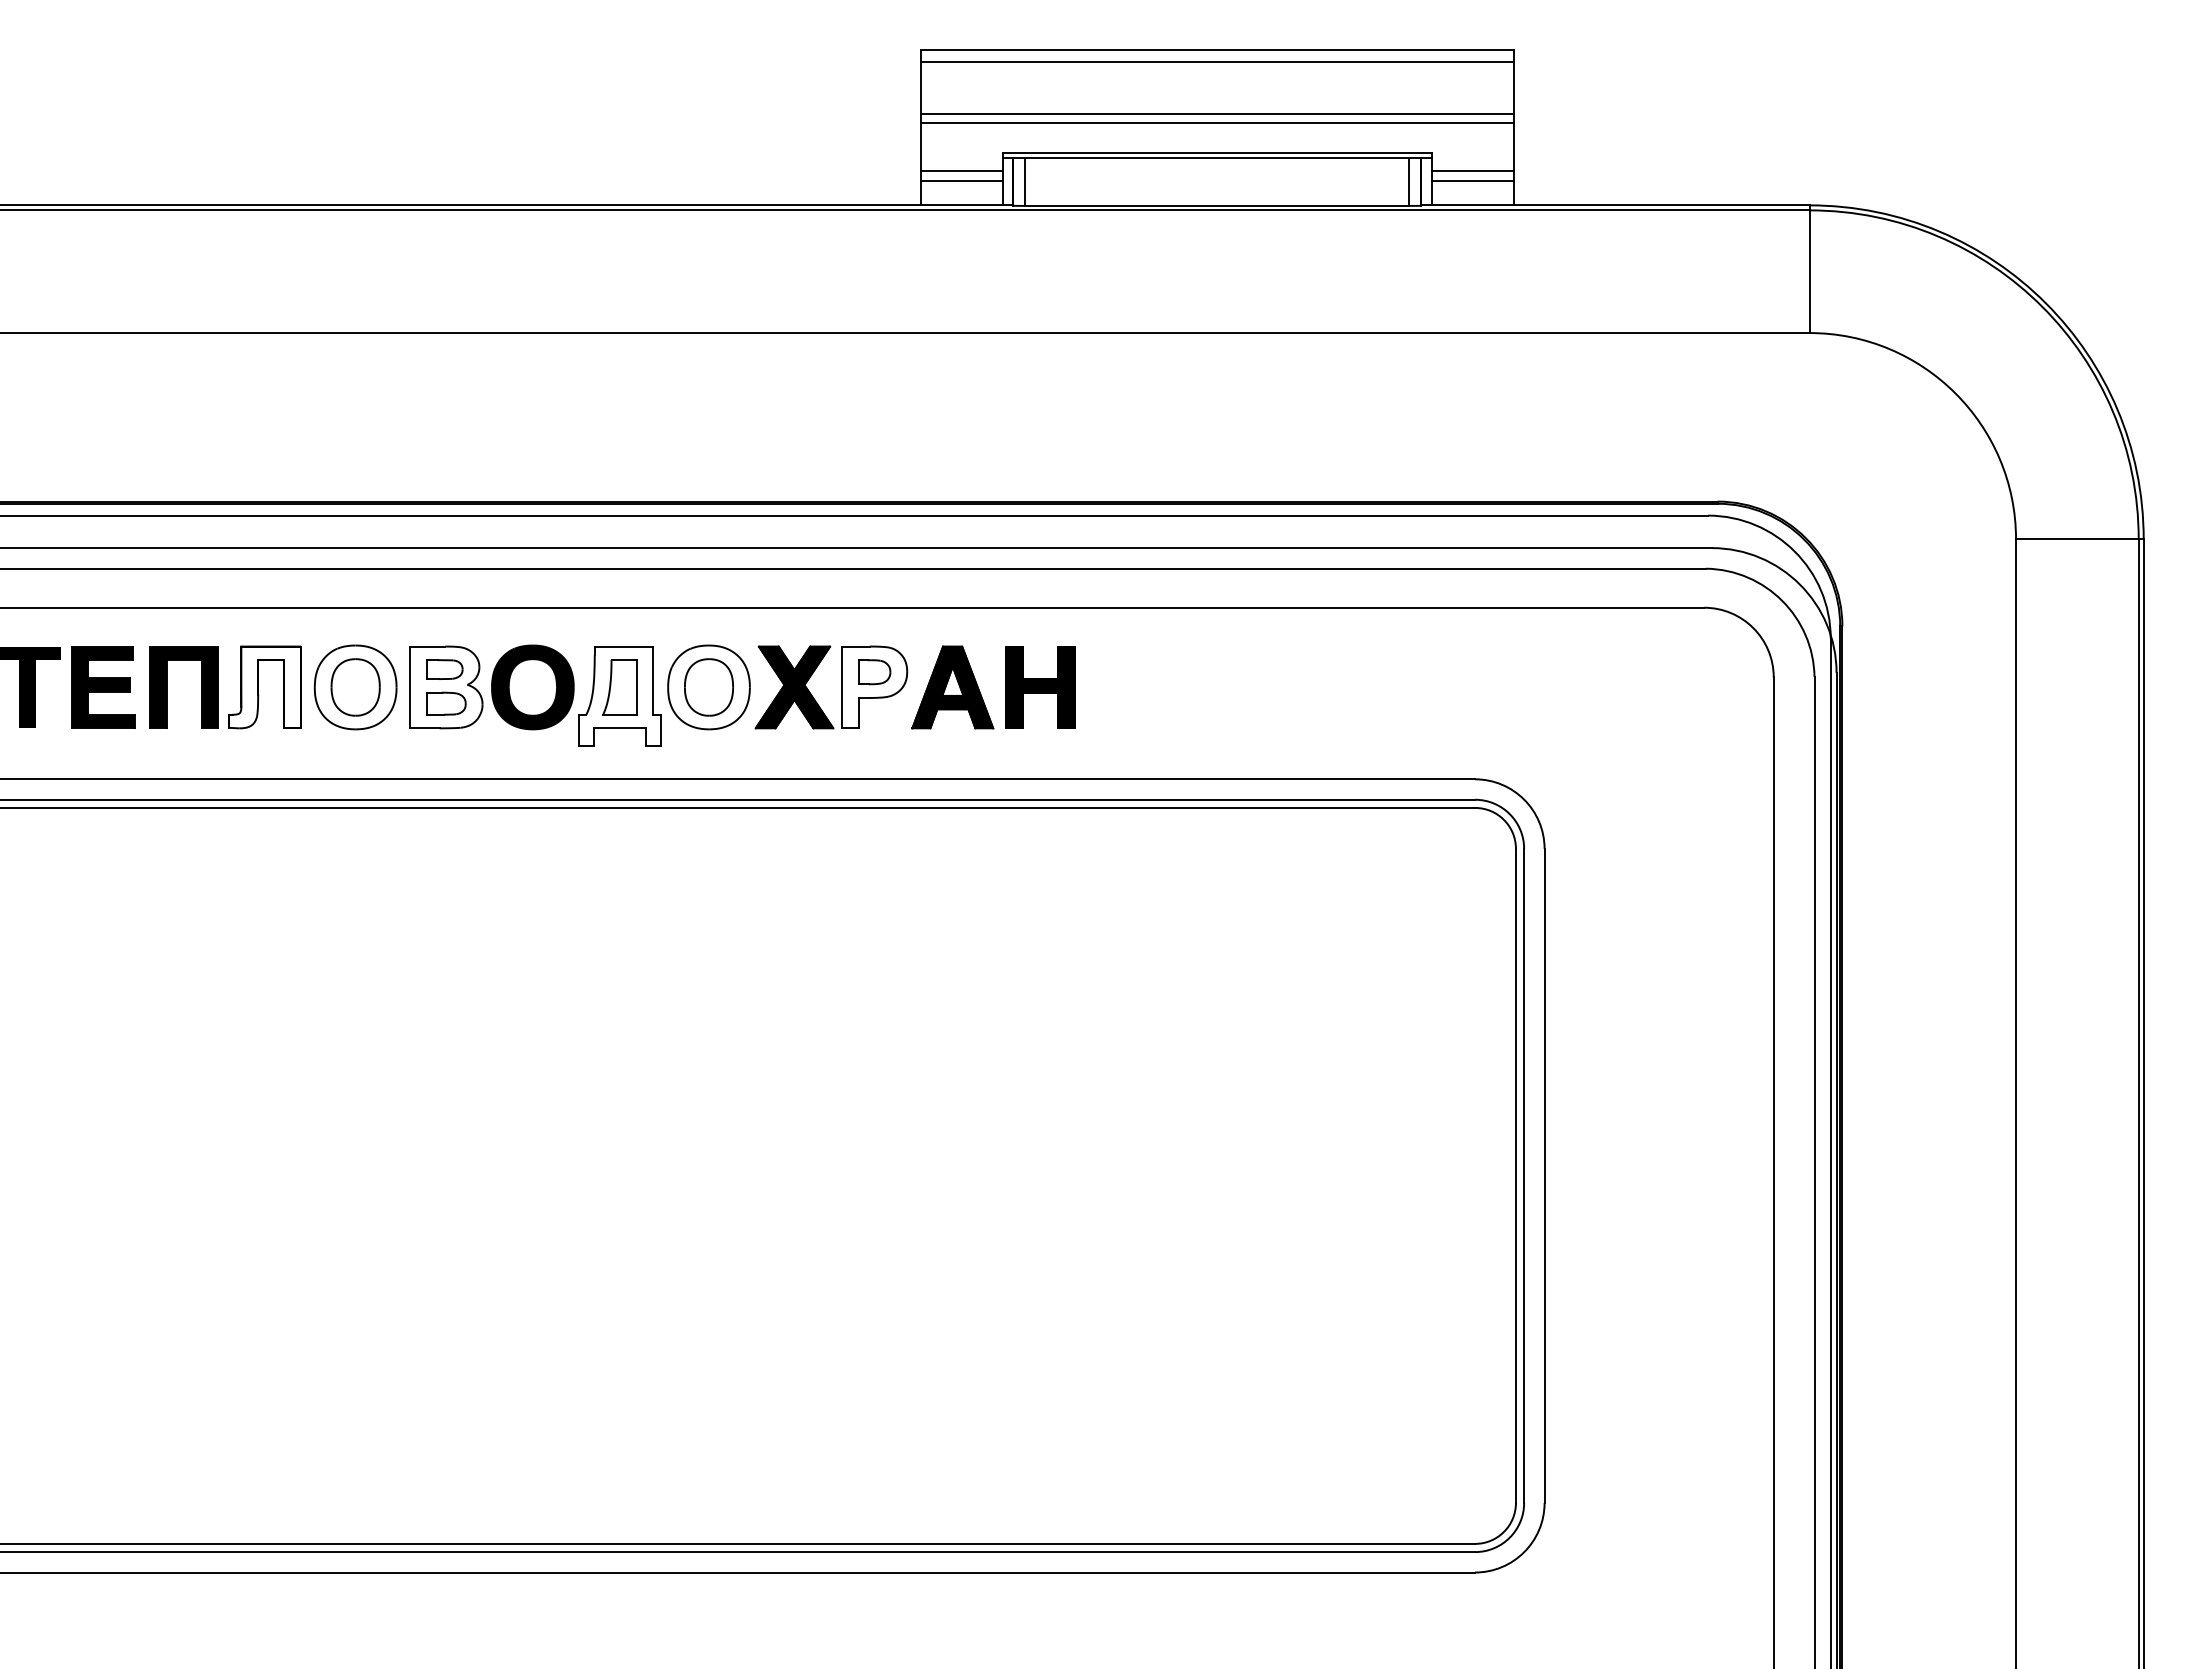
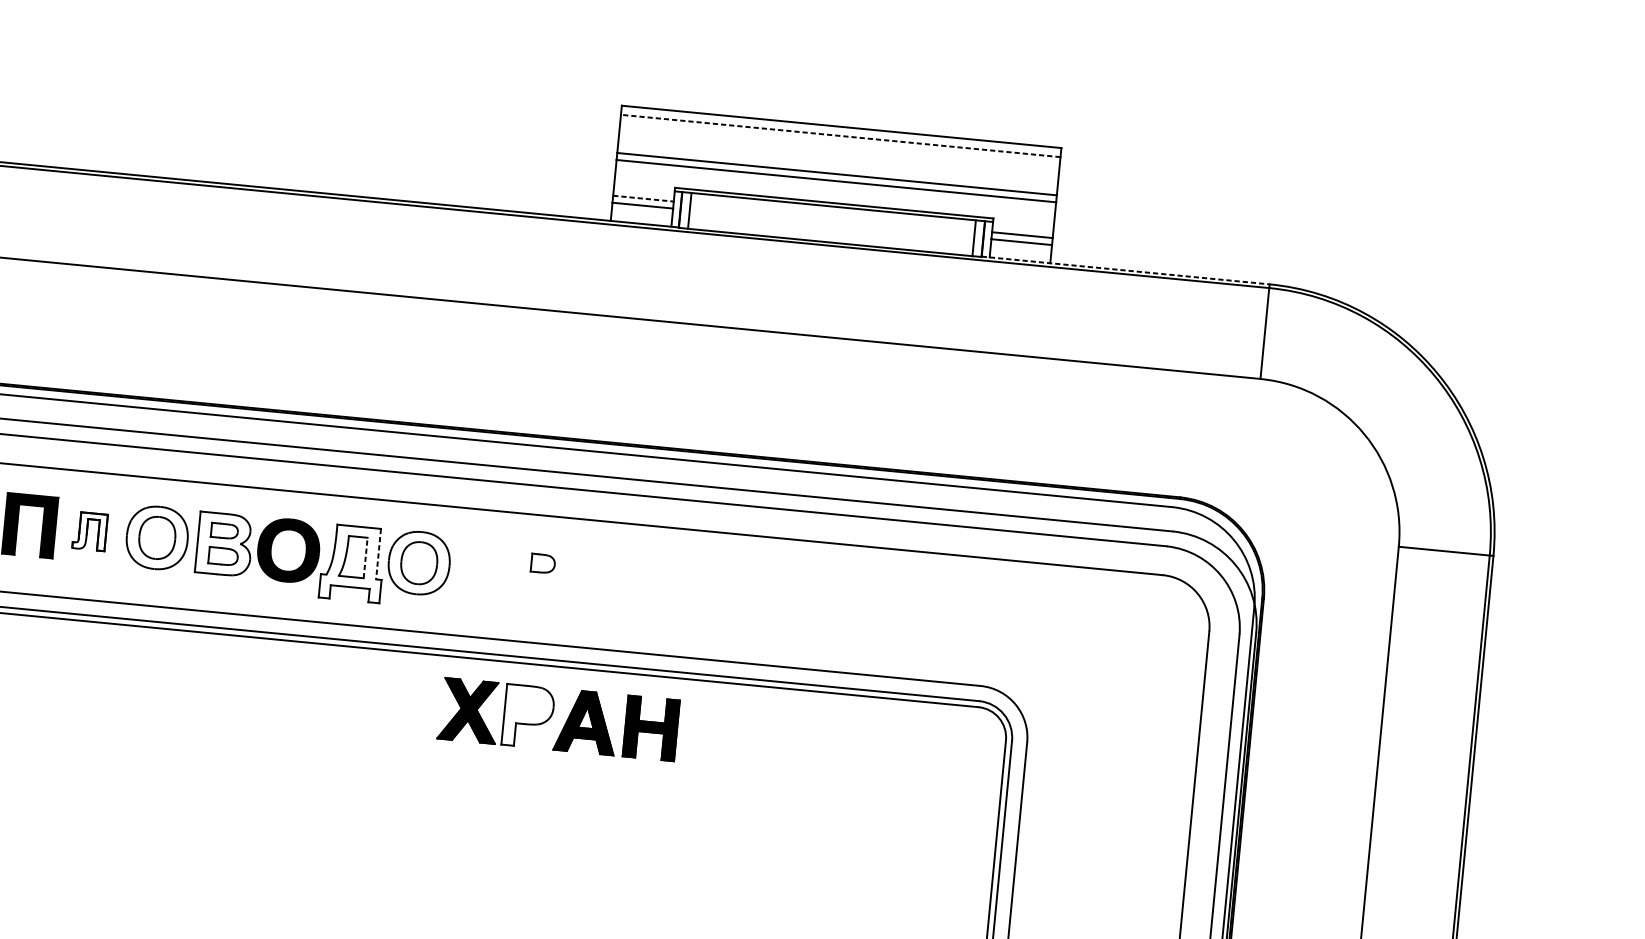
line: (1216, 62) -> (840, 136), solid -> dashed
line: (961, 171) -> (643, 198), solid -> dashed
line: (1615, 205) -> (1125, 270), solid -> dashed
line: (653, 681) -> (378, 554), solid -> dashed
part: (906, 682) -> (552, 715), moved
line: (636, 686) -> (365, 557), solid -> dashed
part: (264, 687) -> (89, 531), size x0.6

